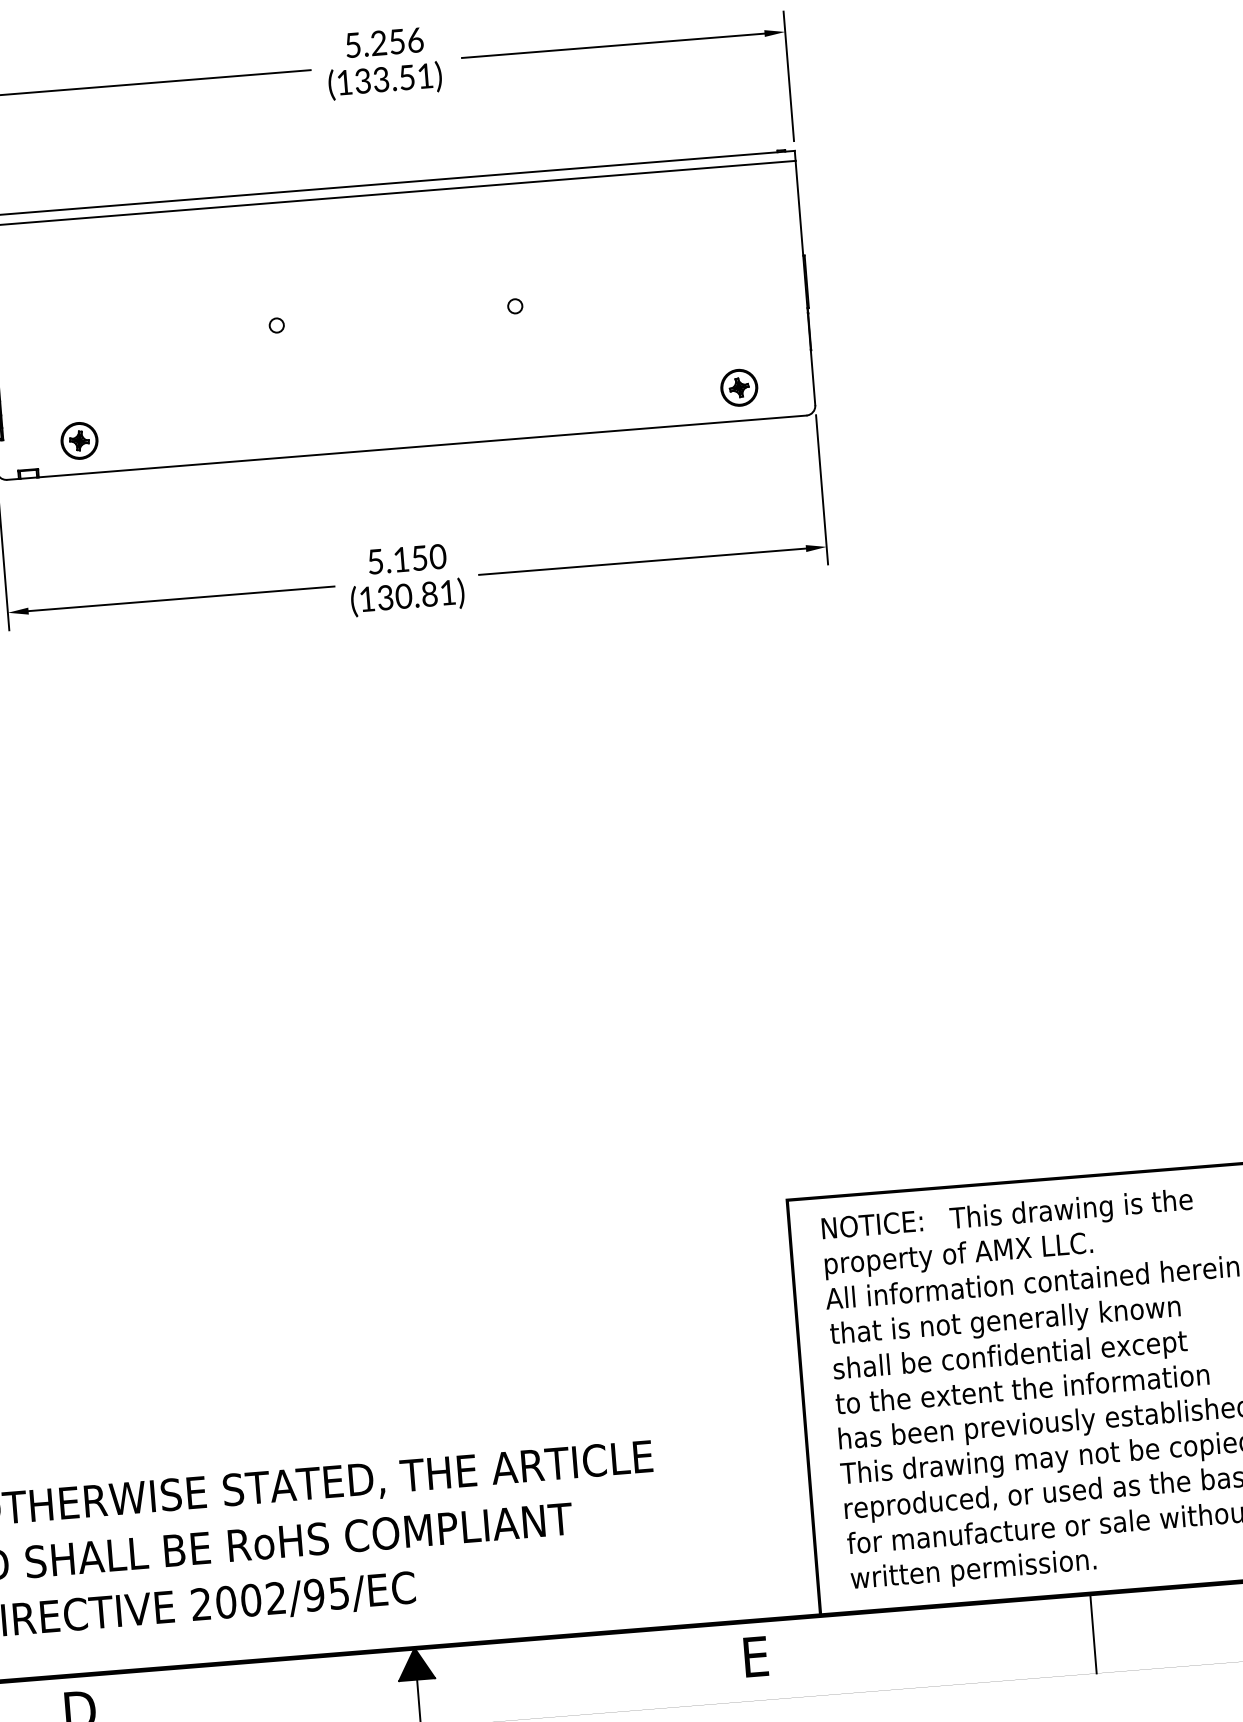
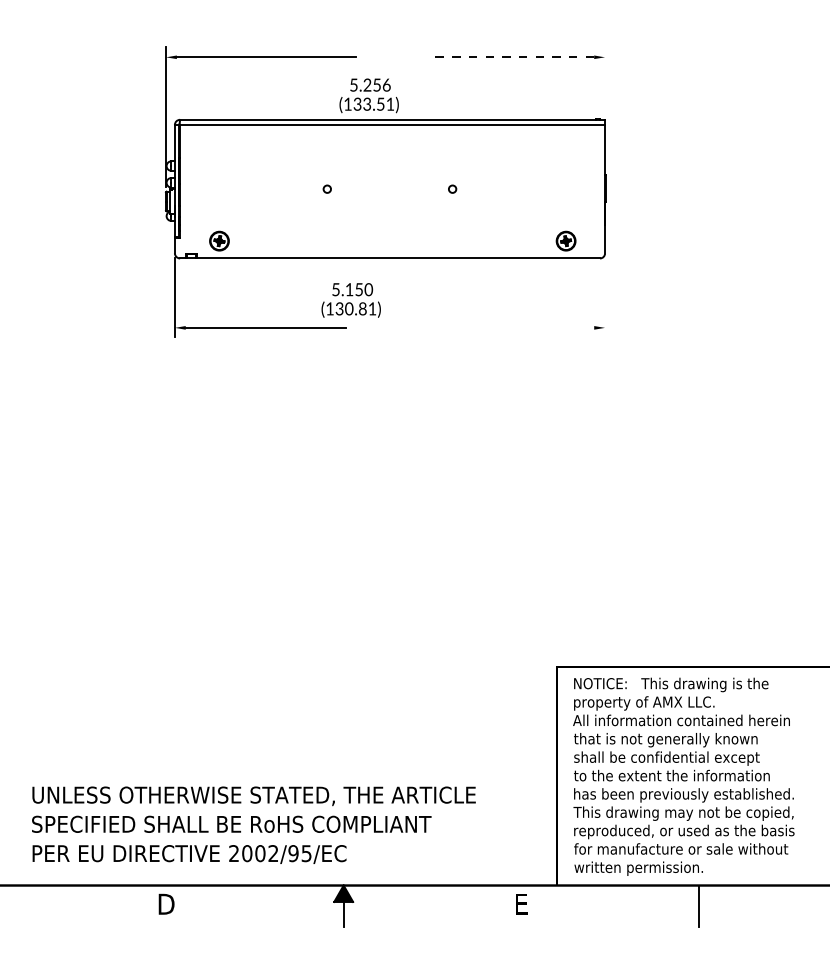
line: (612, 46) -> (514, 57), solid -> dashed
text: (382, 62) -> (368, 95), moved
line: (789, 75) -> (605, 80), removed
line: (822, 489) -> (605, 297), removed
line: (642, 560) -> (508, 327), removed
text: (404, 580) -> (350, 300), moved

